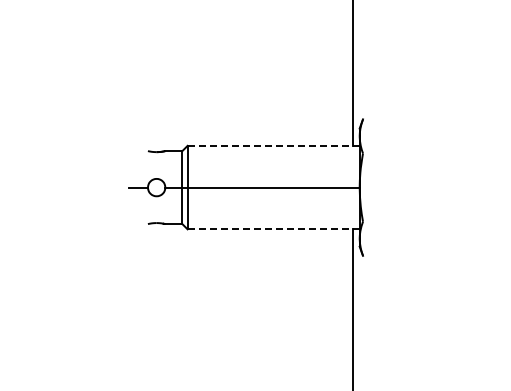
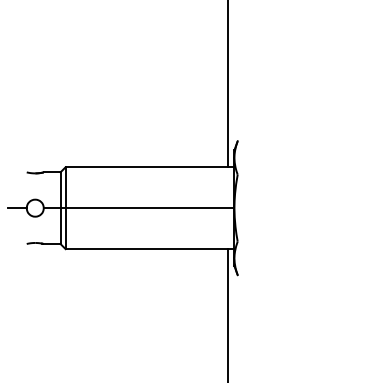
line: (273, 145) -> (149, 166), dashed -> solid
line: (274, 229) -> (150, 249), dashed -> solid

